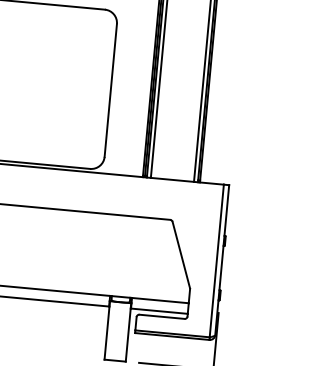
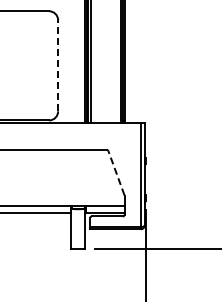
line: (111, 90) -> (58, 65), solid -> dashed
line: (181, 253) -> (116, 172), solid -> dashed

